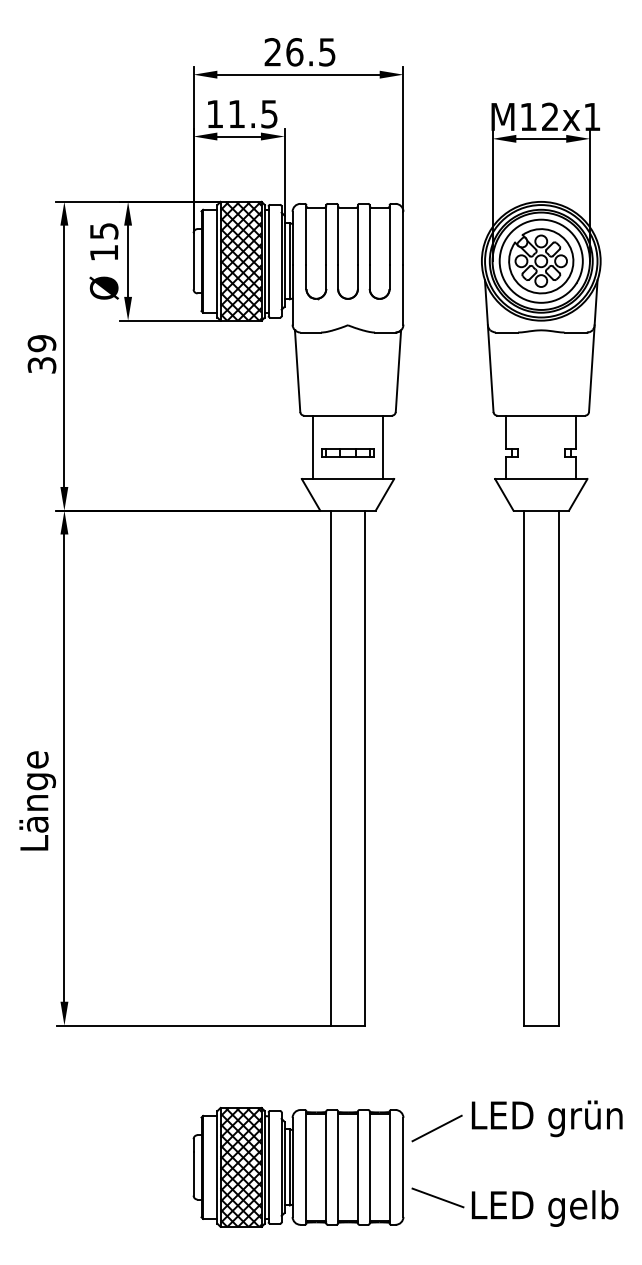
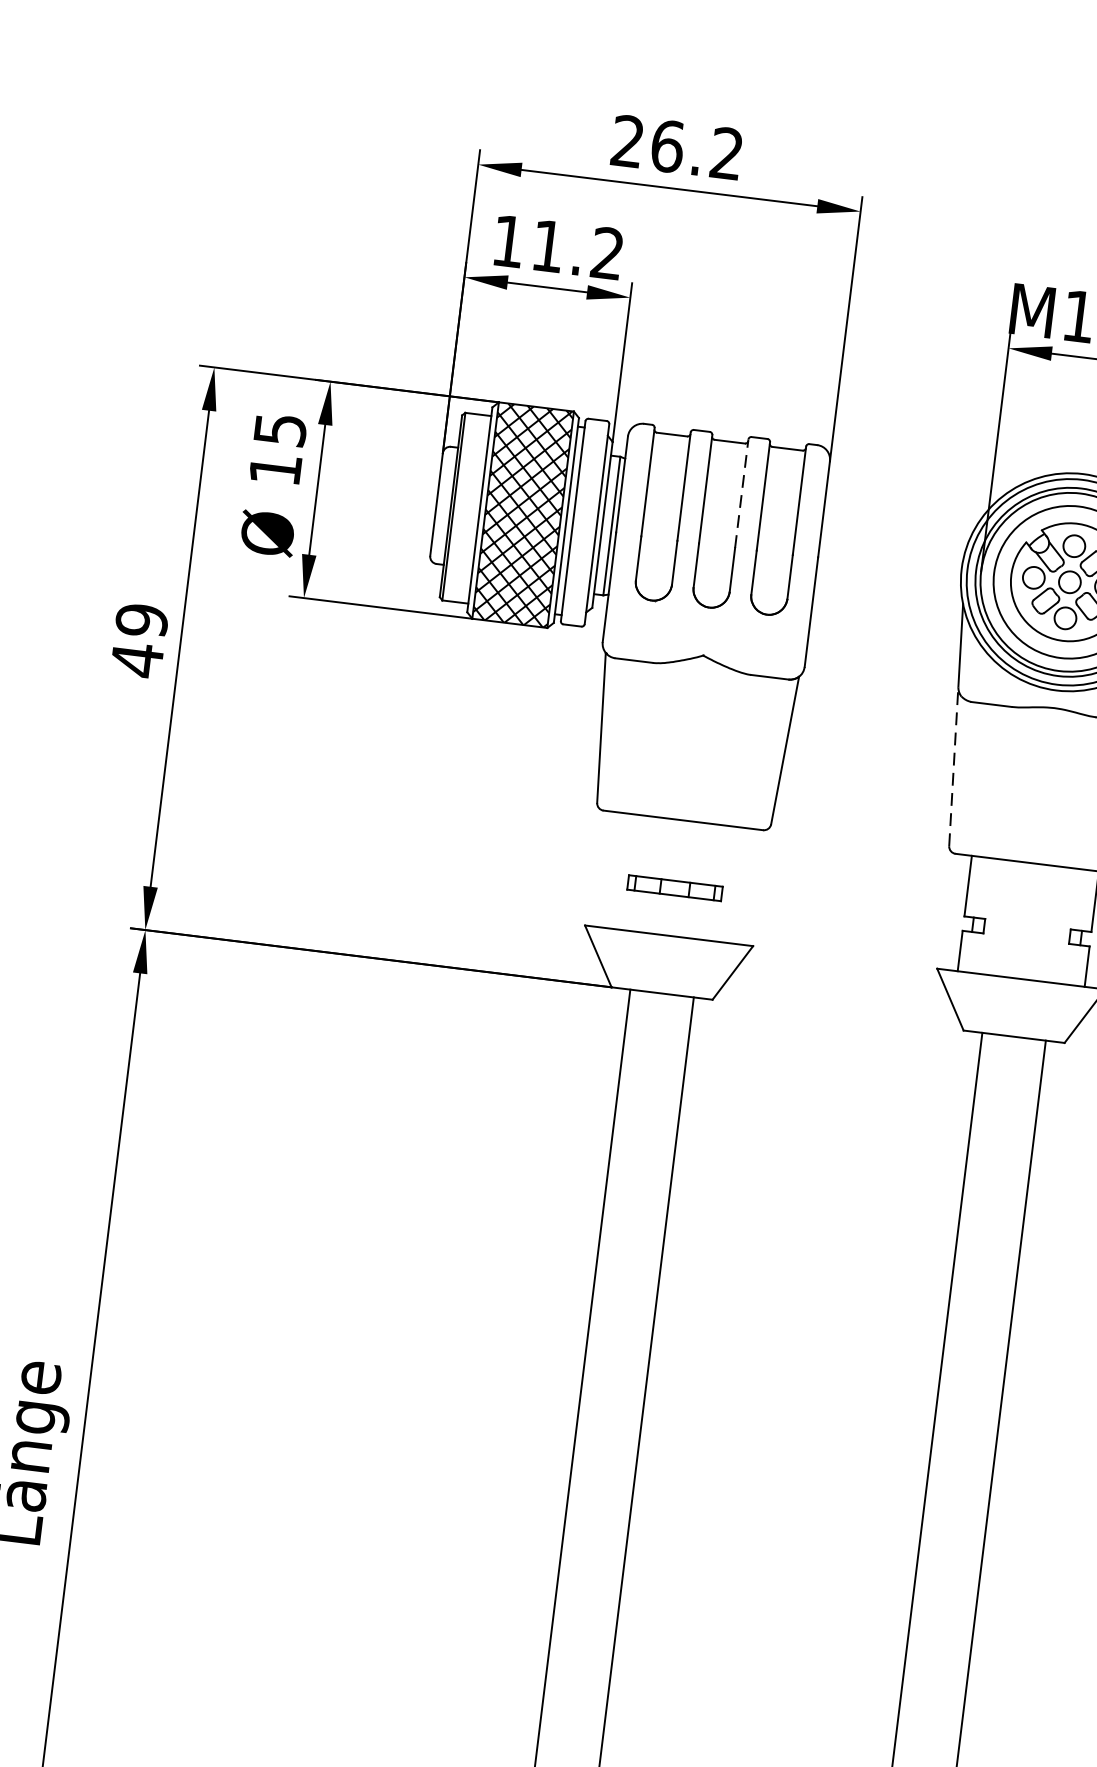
text: (327, 52) -> (727, 154), 26.5 -> 26.2
text: (269, 113) -> (607, 252), 11.5 -> 11.2
line: (357, 235) -> (740, 494), solid -> dashed
text: (41, 365) -> (136, 660), 39 -> 49
line: (490, 368) -> (953, 766), solid -> dashed
line: (313, 447) -> (613, 870), removed
line: (382, 447) -> (739, 886), removed

